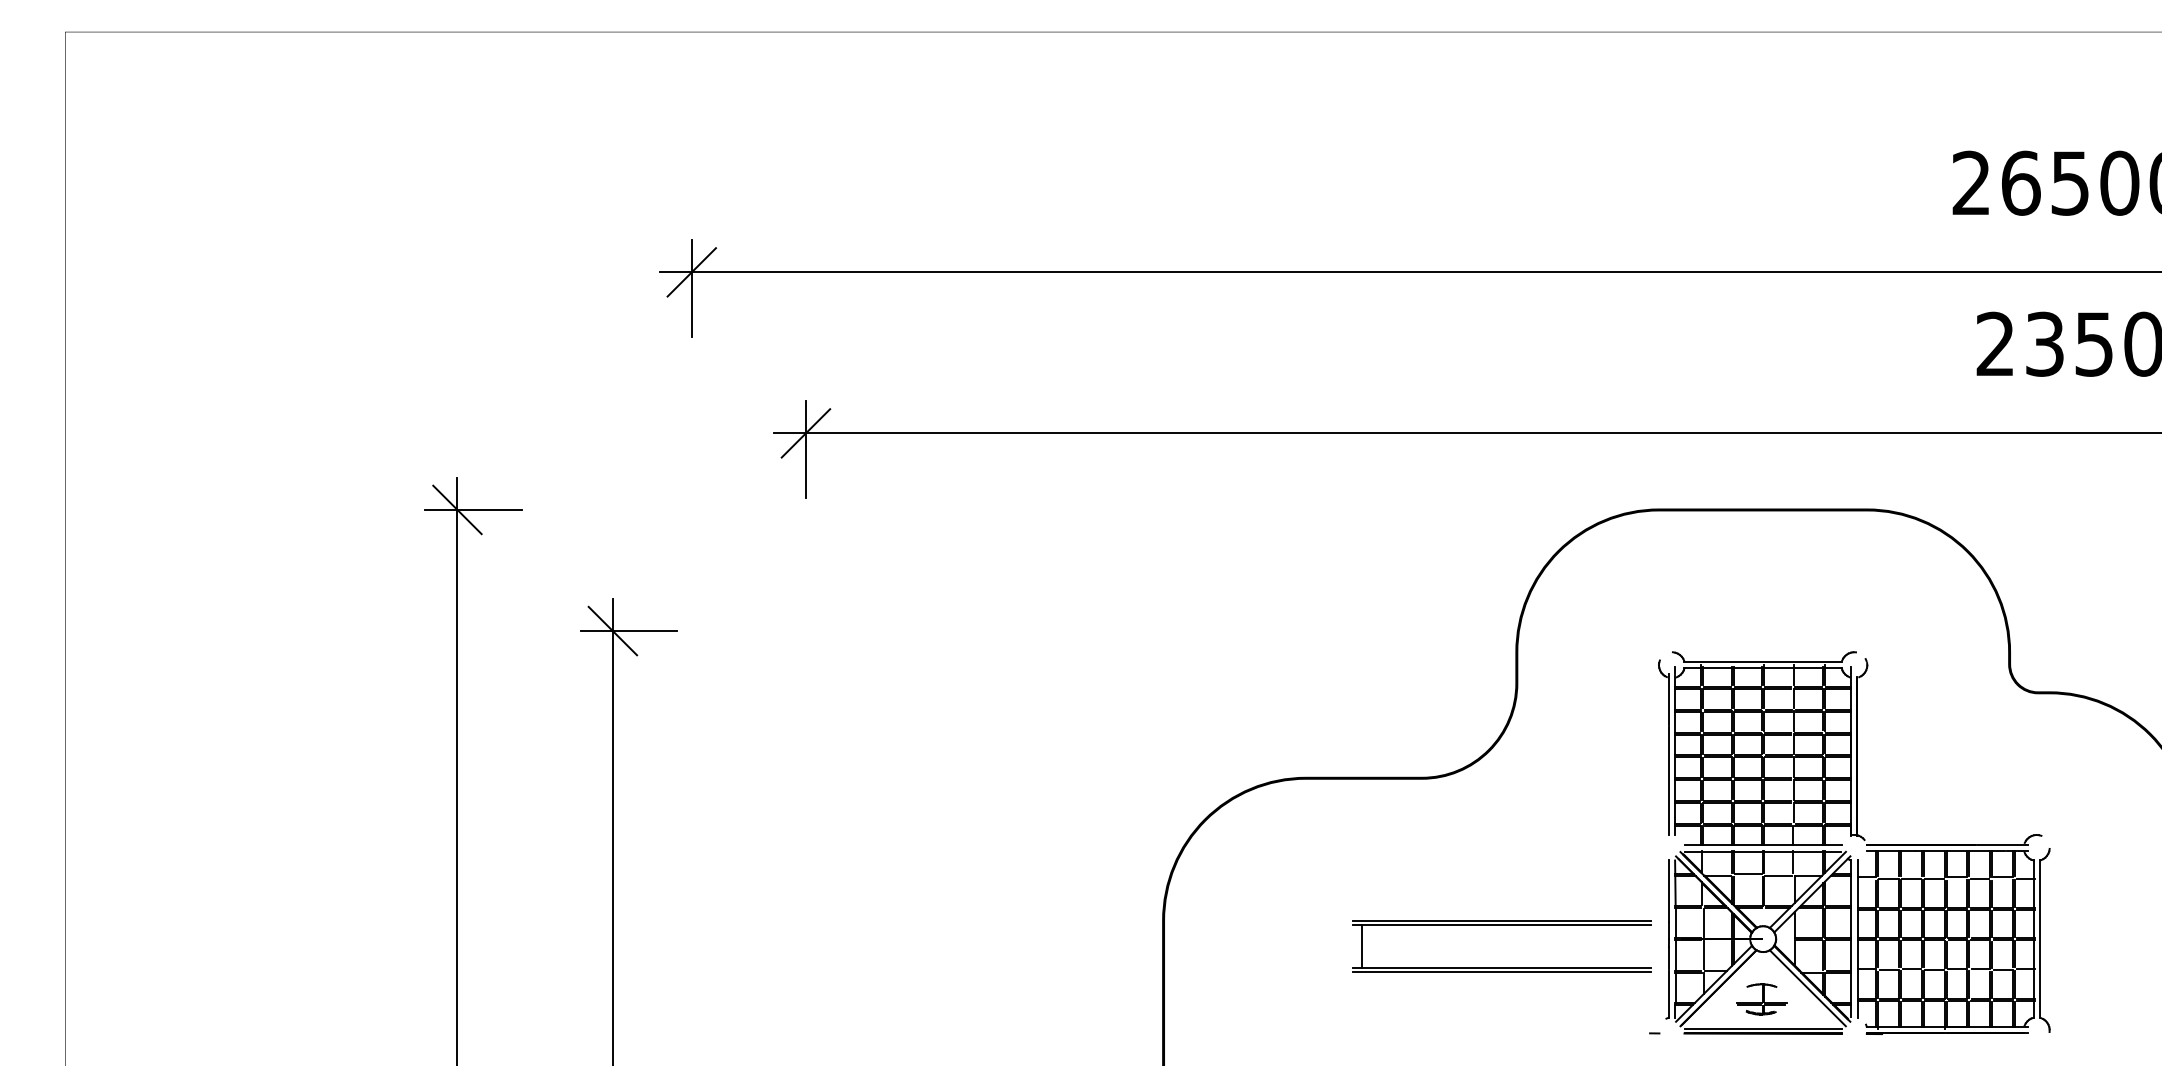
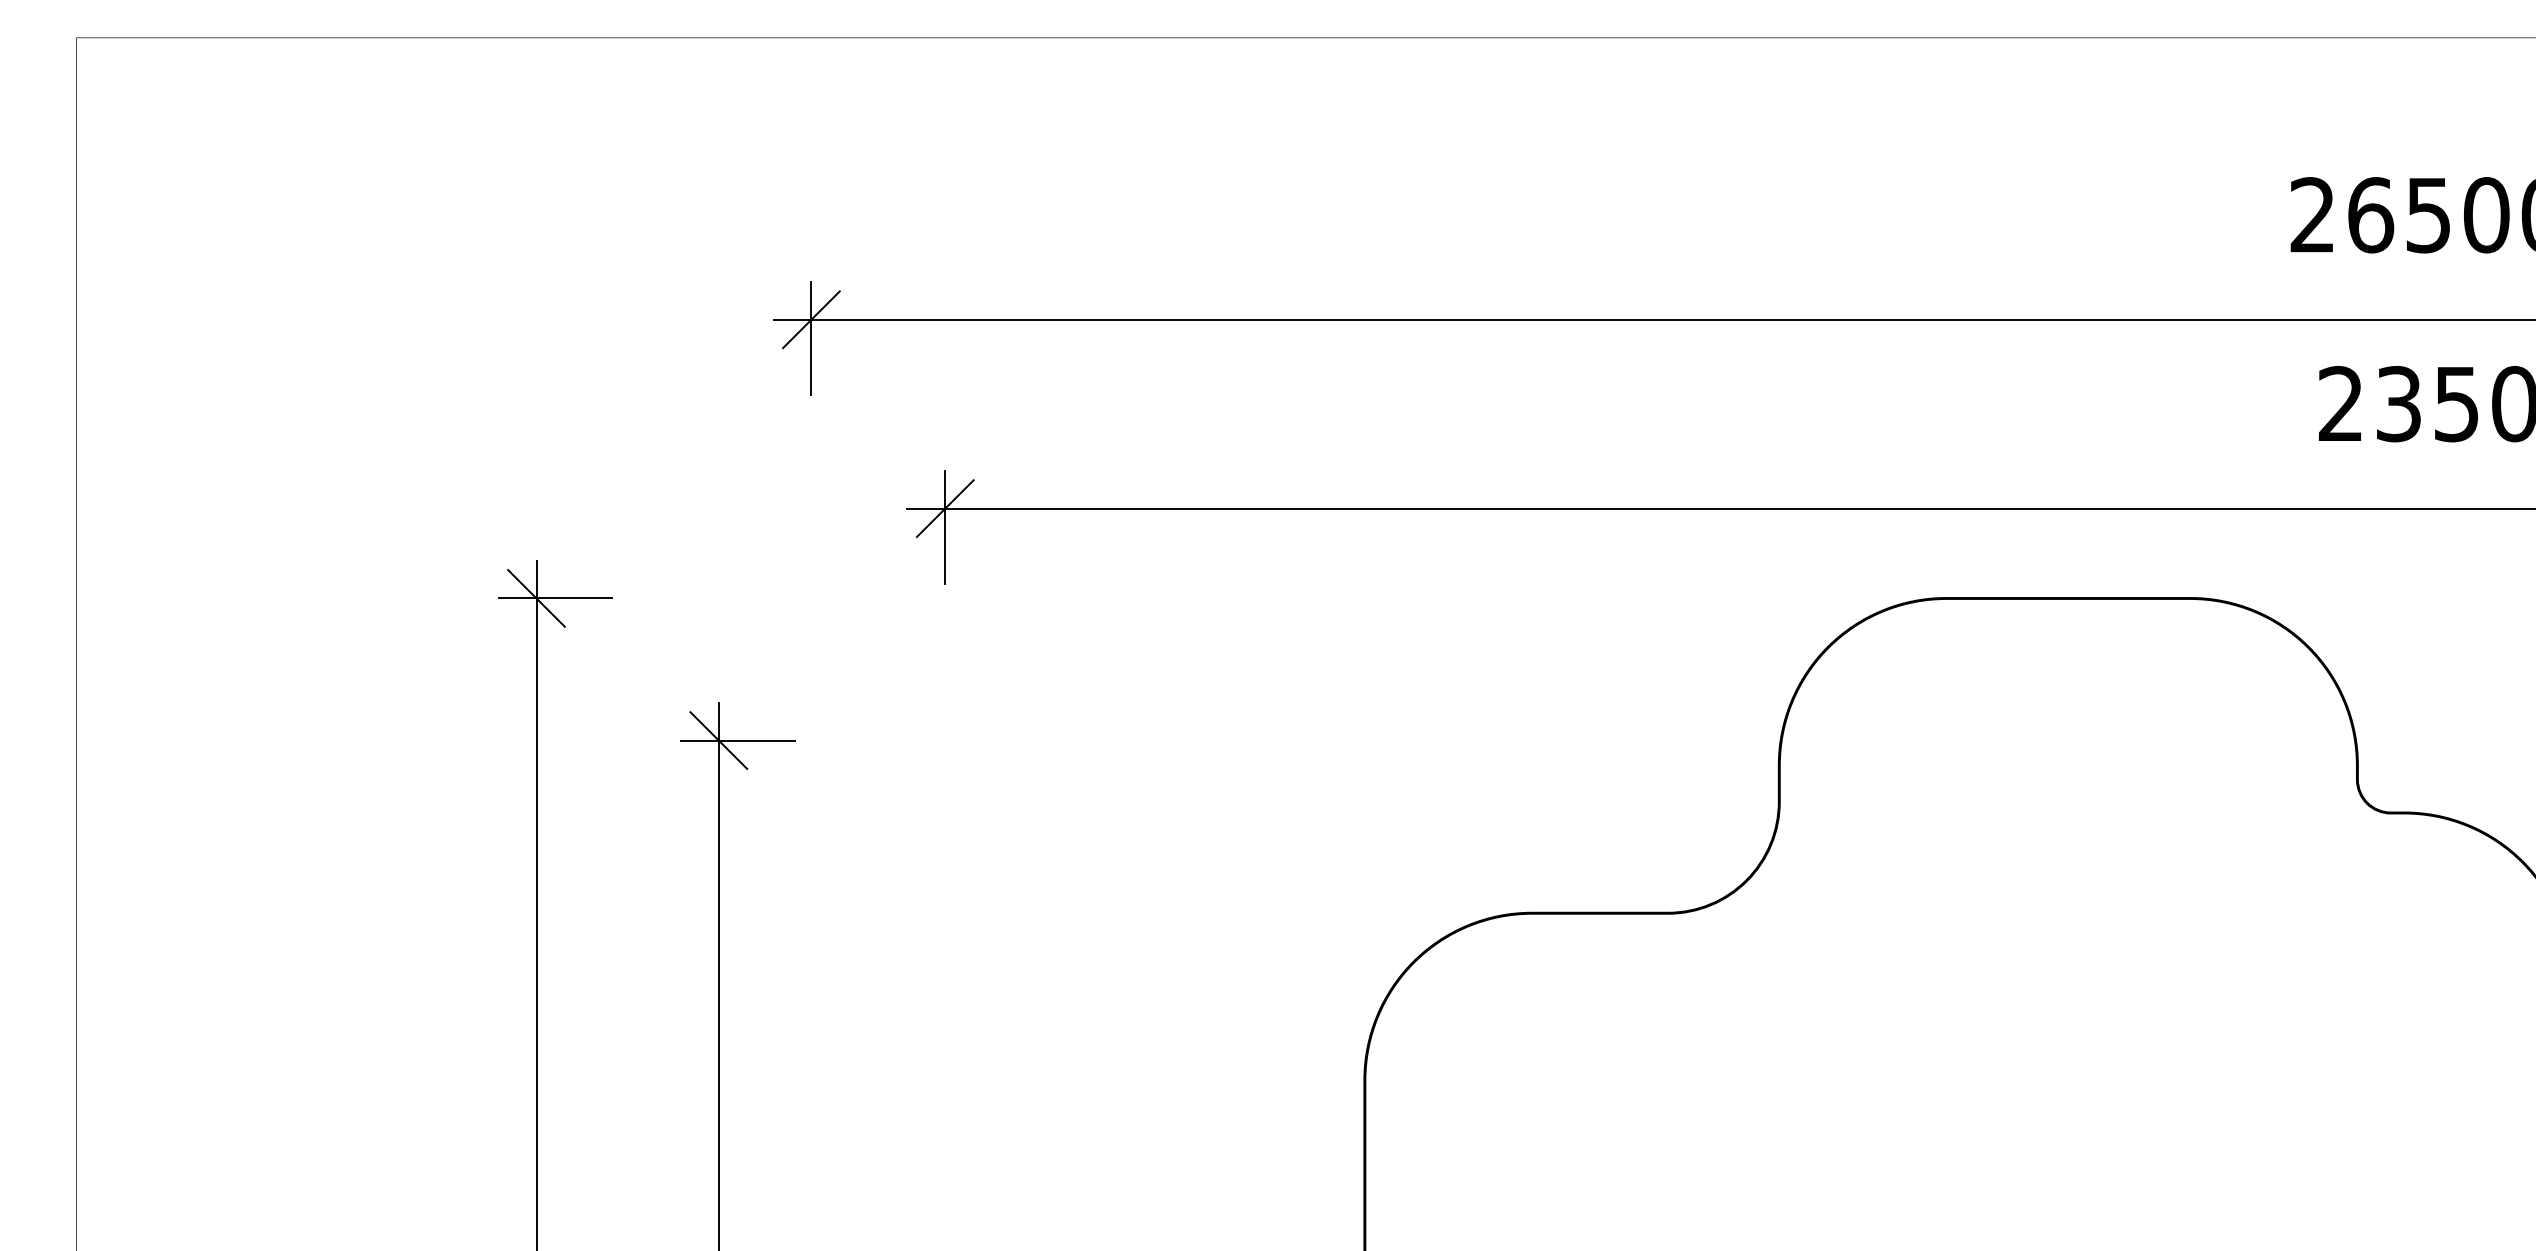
part: (1701, 843) -> (1996, 989), removed

